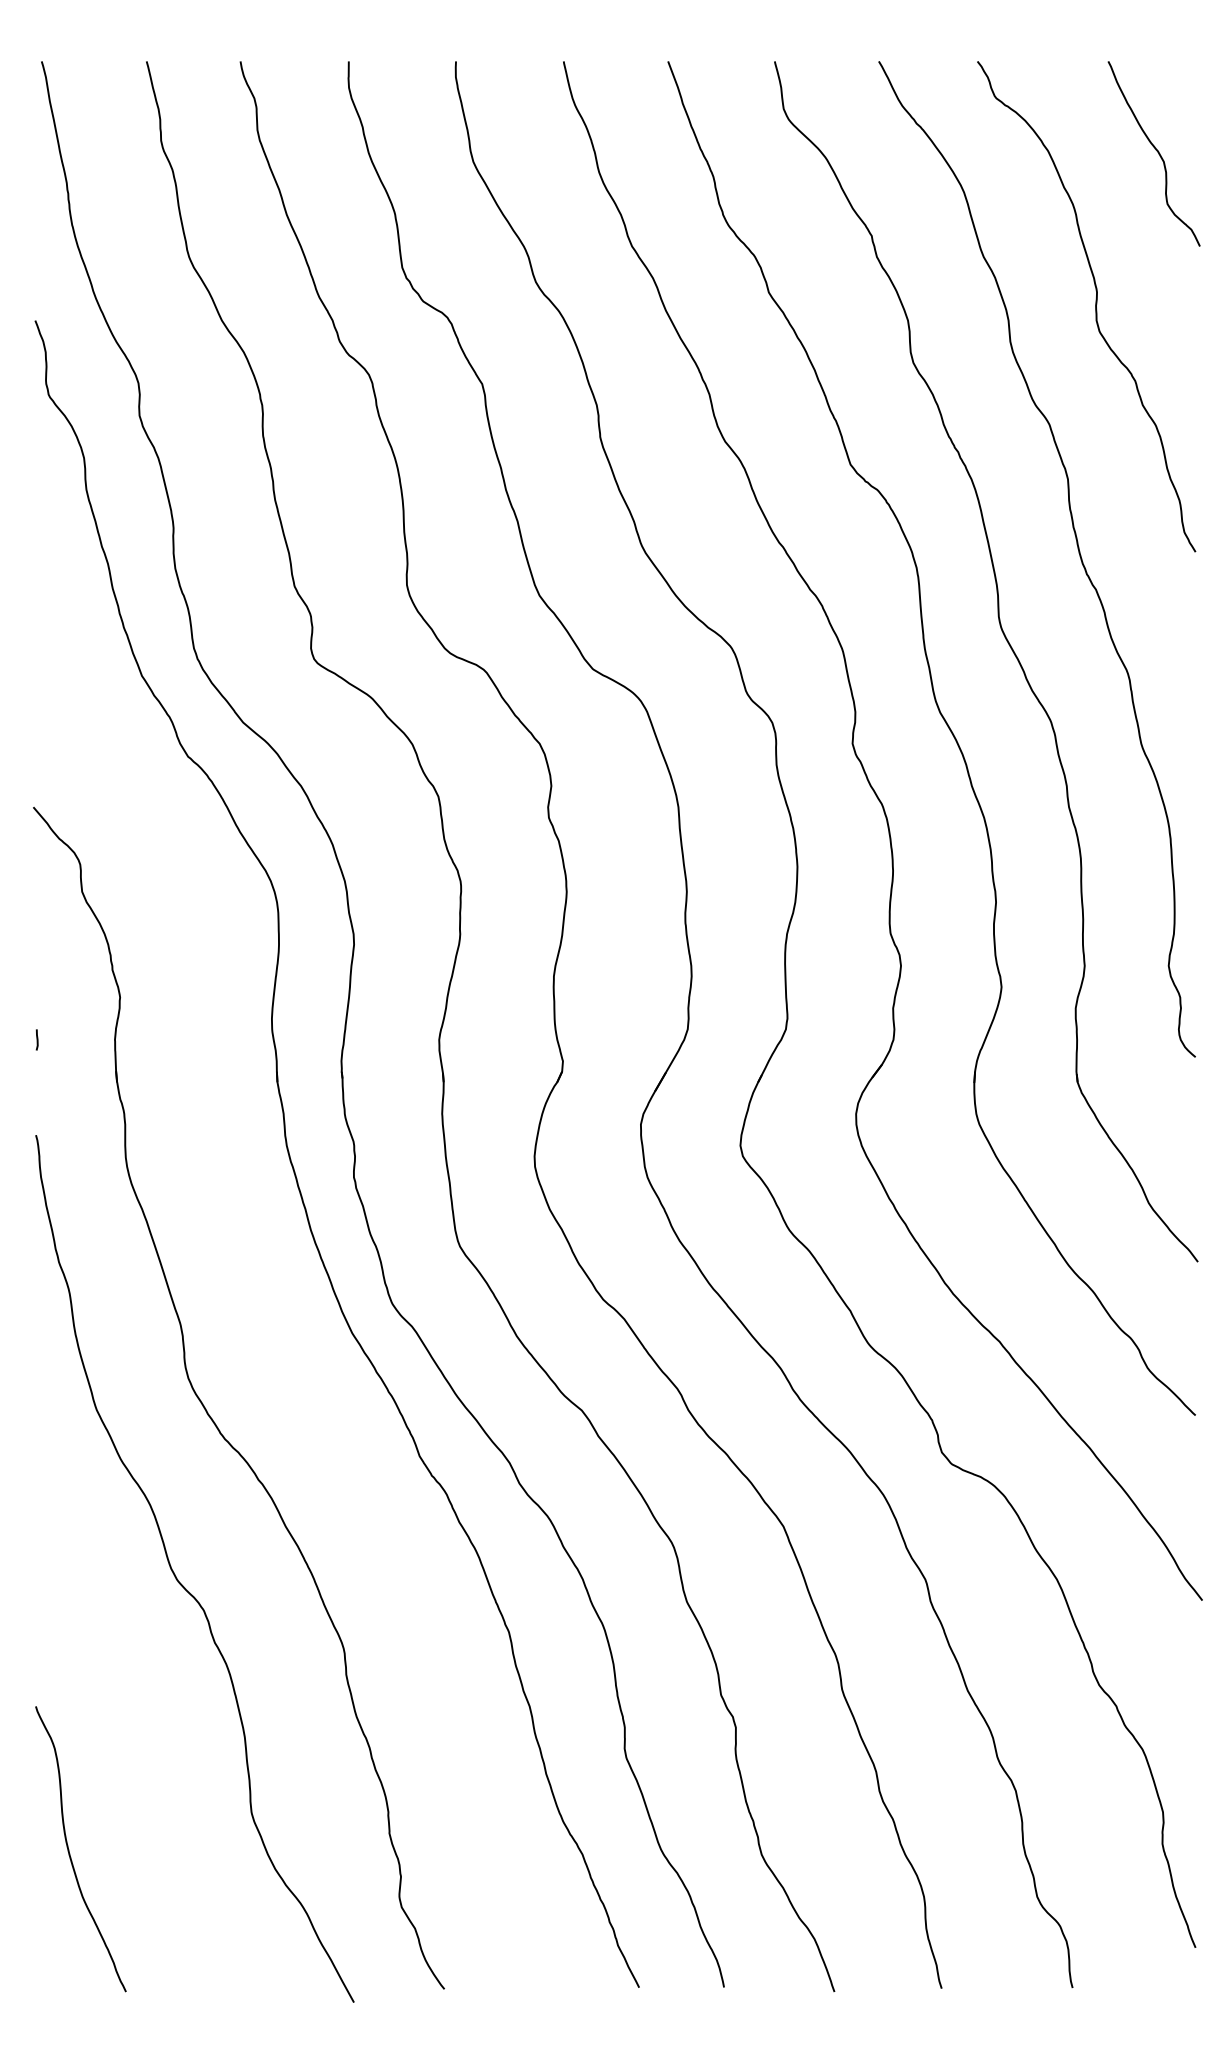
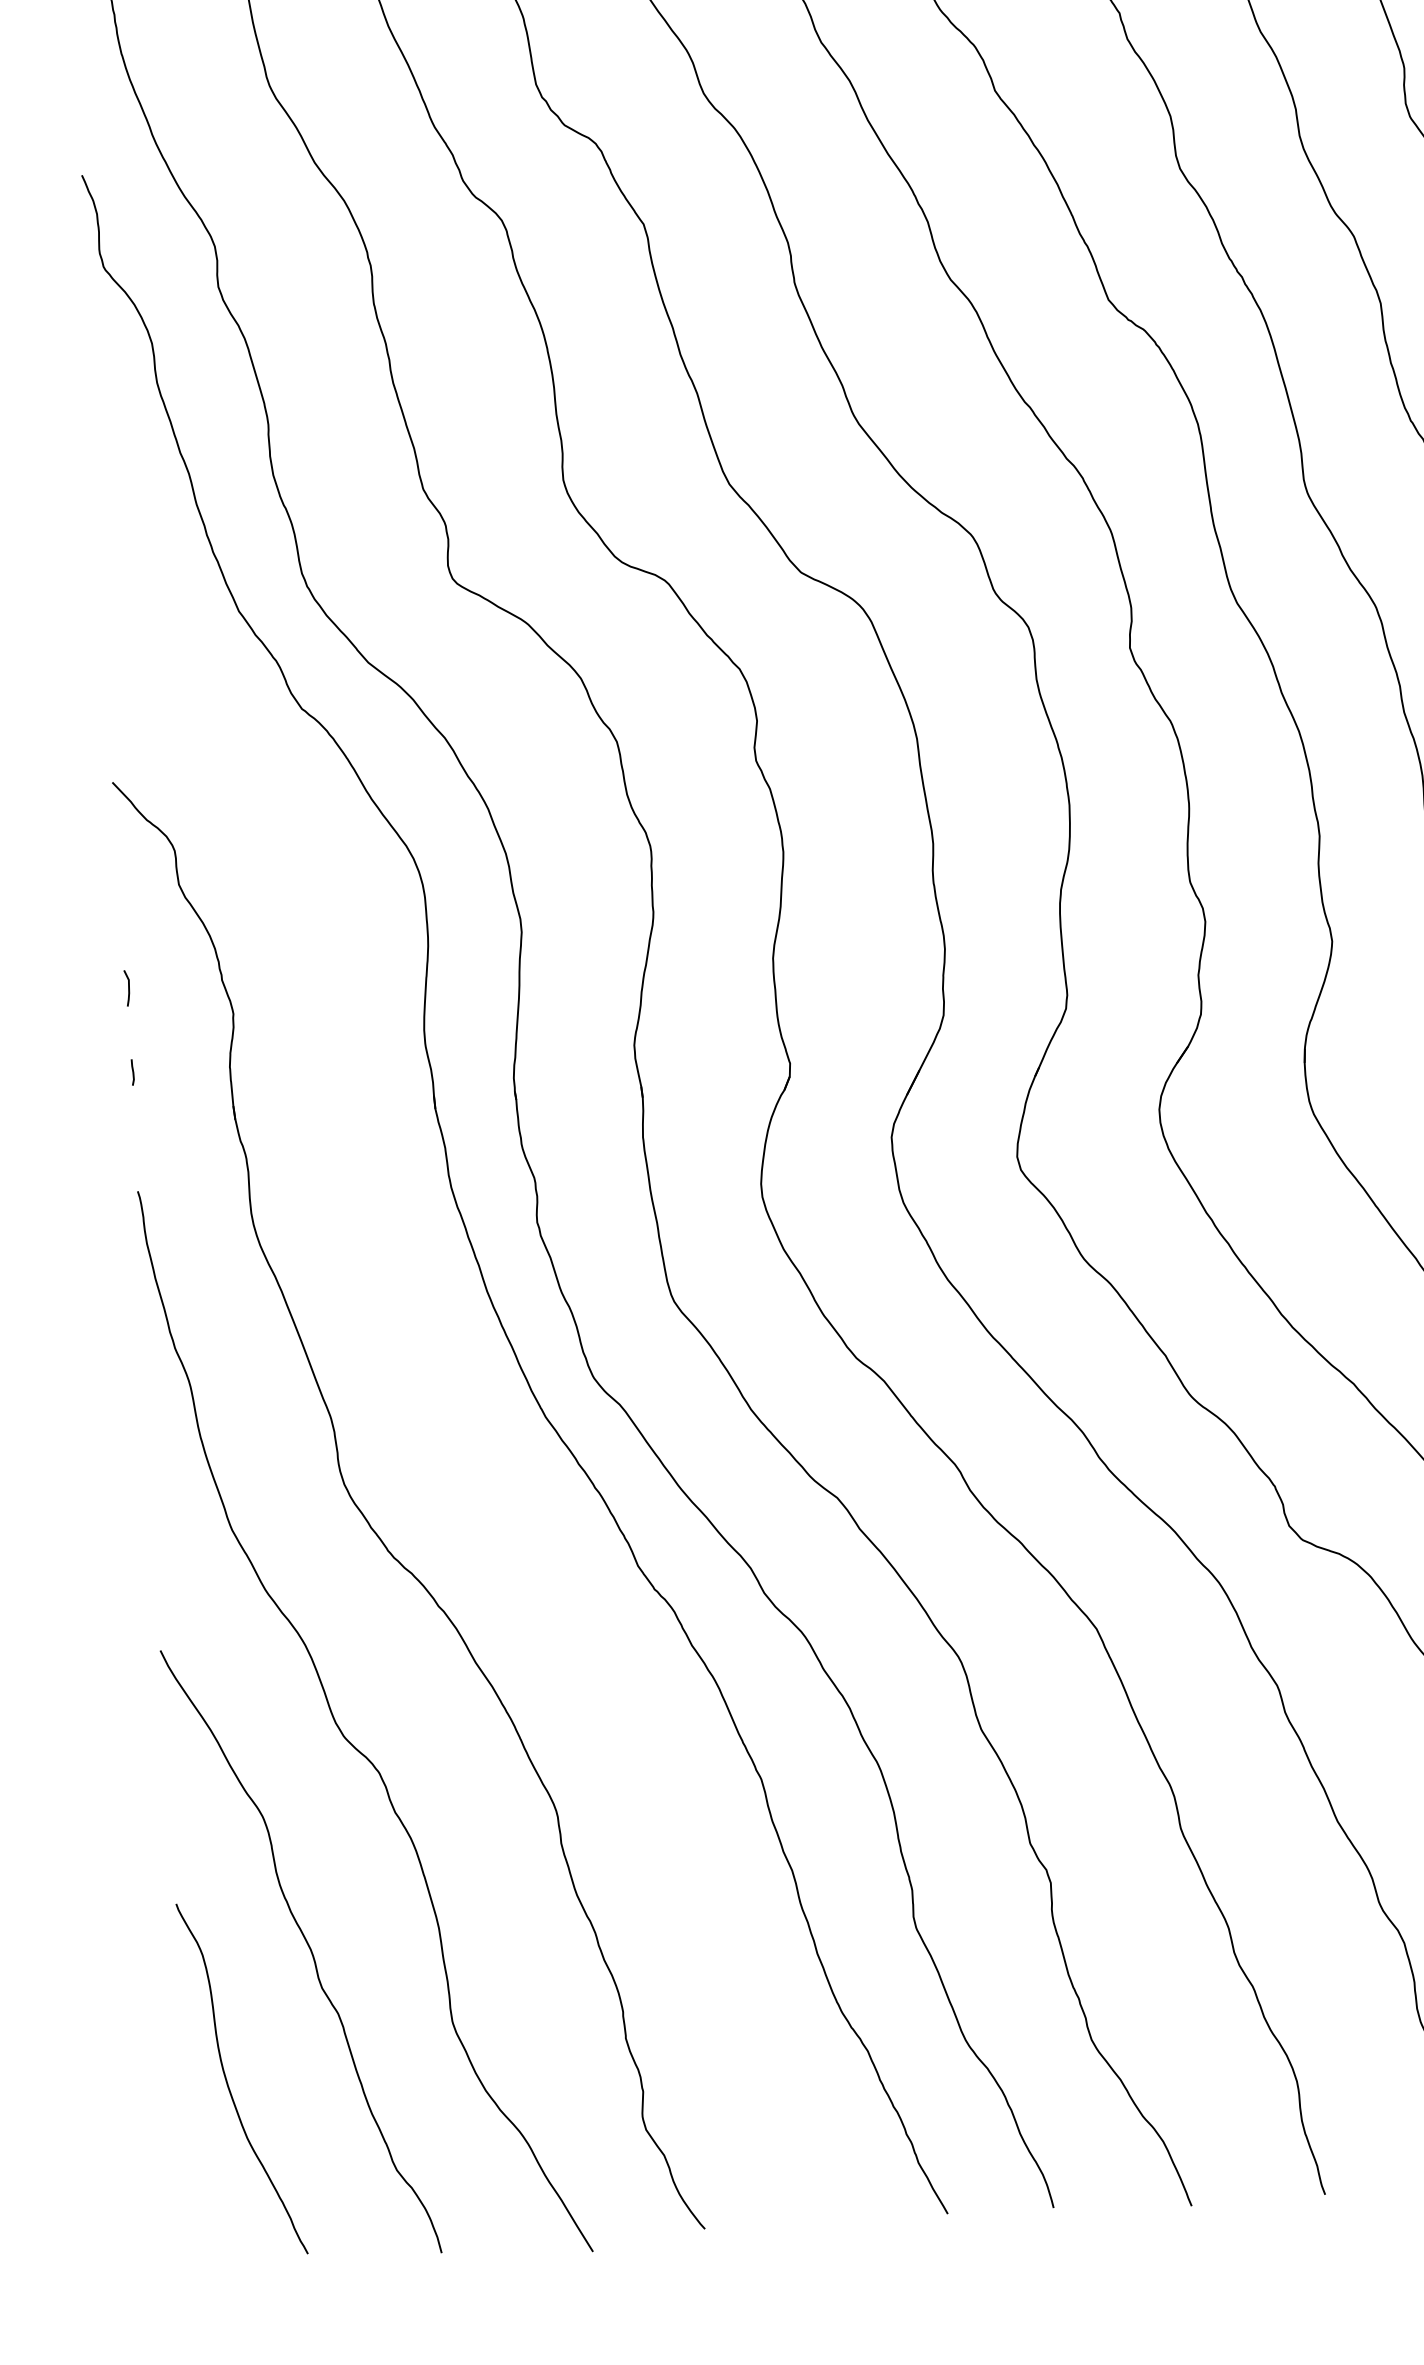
line: (36, 972) -> (127, 988), added
curve: (139, 1747) -> (308, 1948), added

